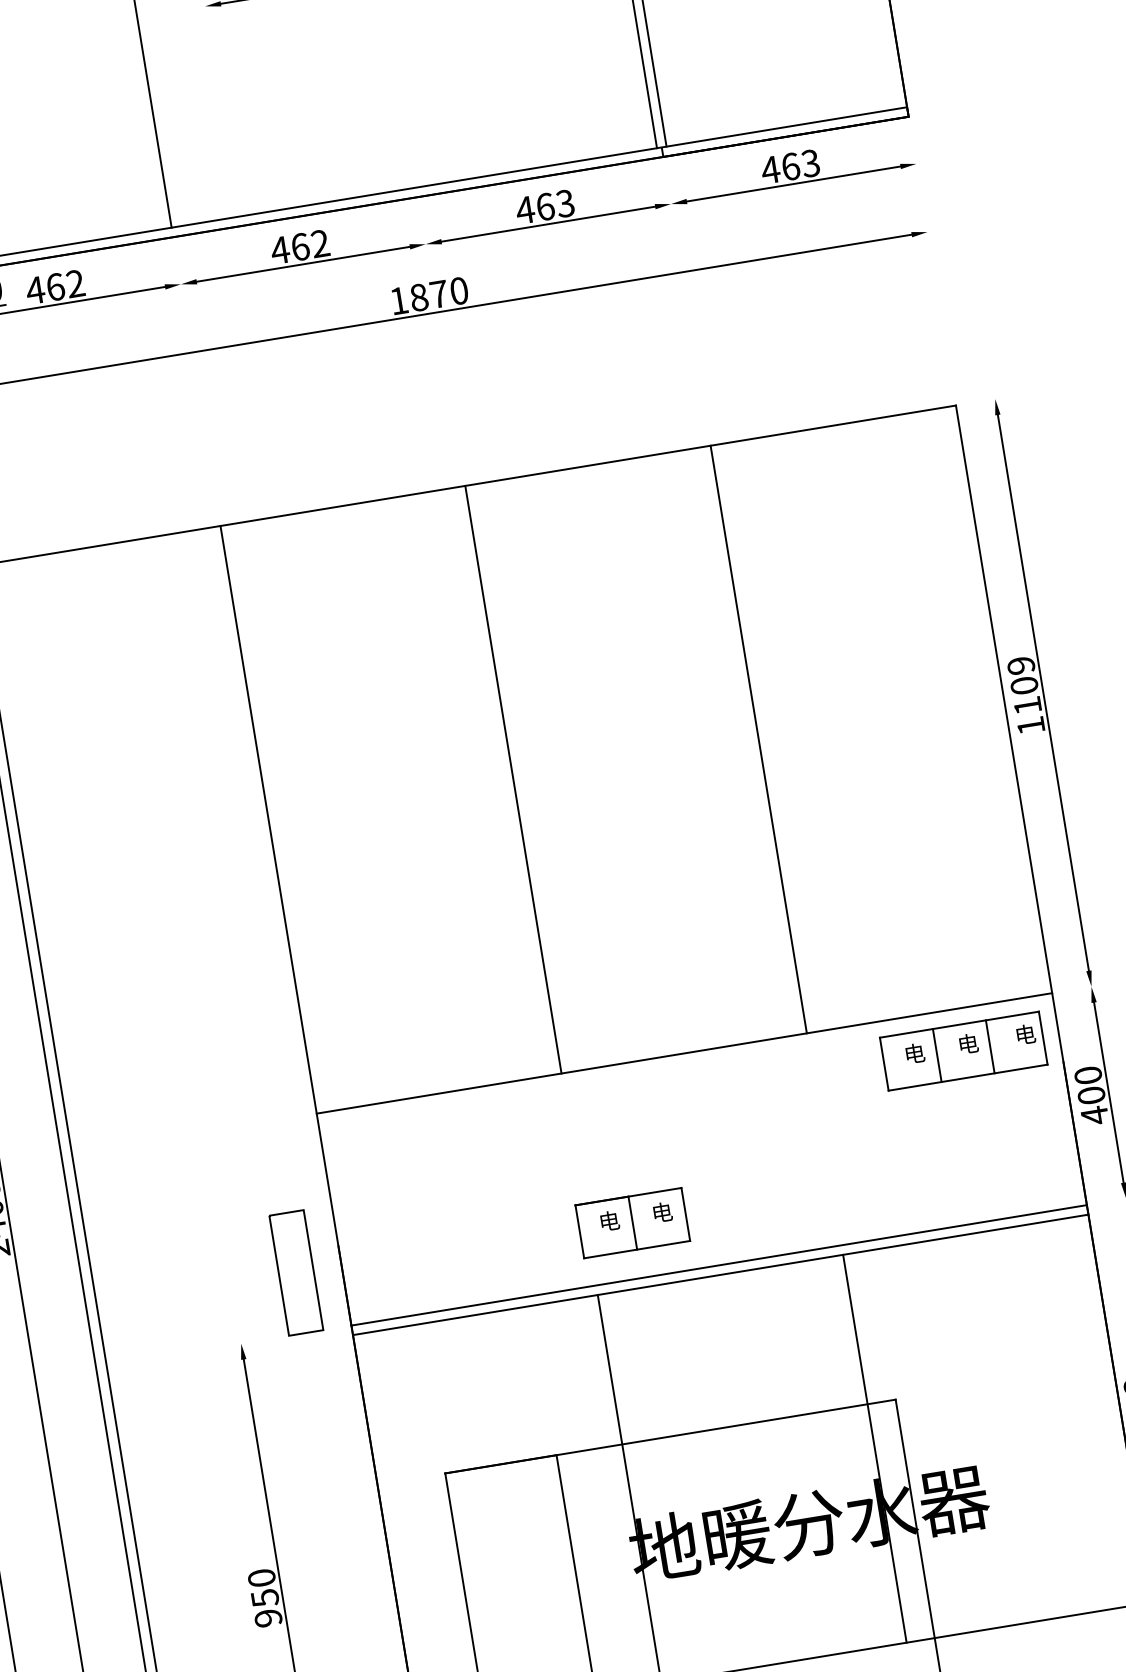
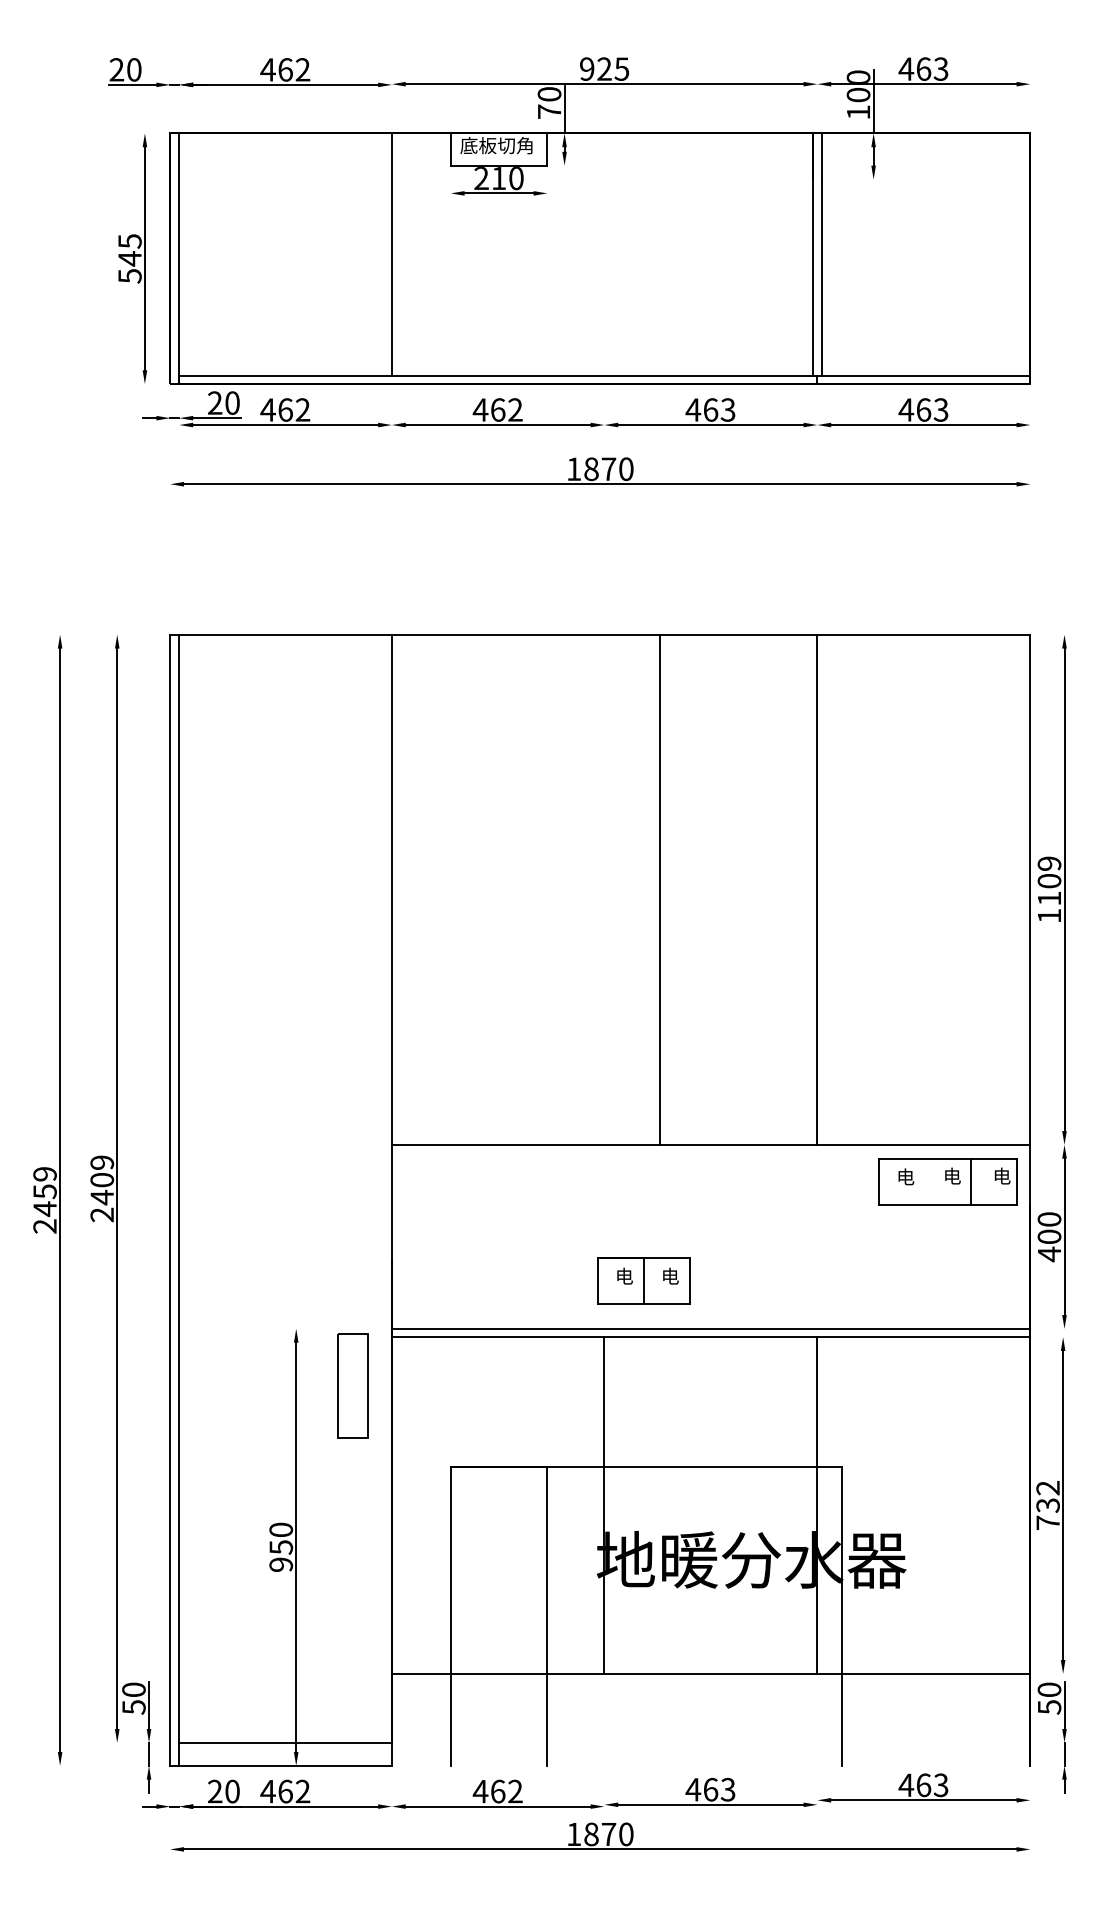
line: (513, 779) -> (660, 889), moved
line: (937, 1055) -> (924, 1181), removed
part: (296, 1272) -> (352, 1385), moved

